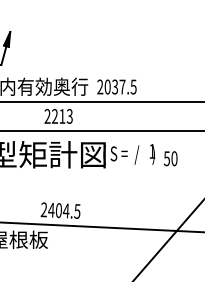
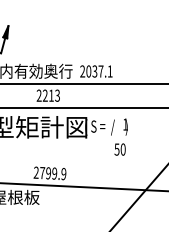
text: (133, 86) -> (110, 71), 2037.5 -> 2037.1
text: (170, 158) -> (119, 149), moved
text: (64, 210) -> (53, 173), 2404.5 -> 2799.9

